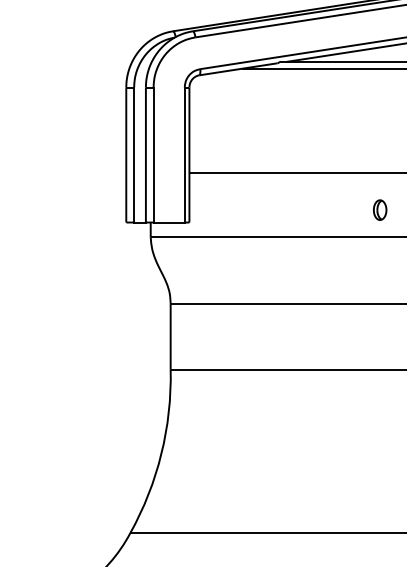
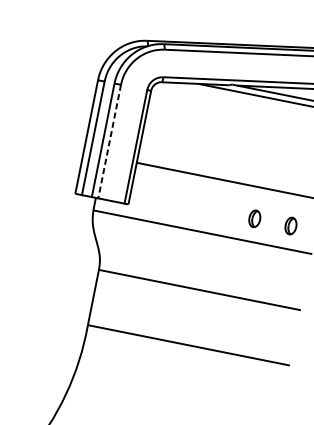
line: (153, 155) -> (109, 141), solid -> dashed
part: (337, 209) -> (255, 218), added

